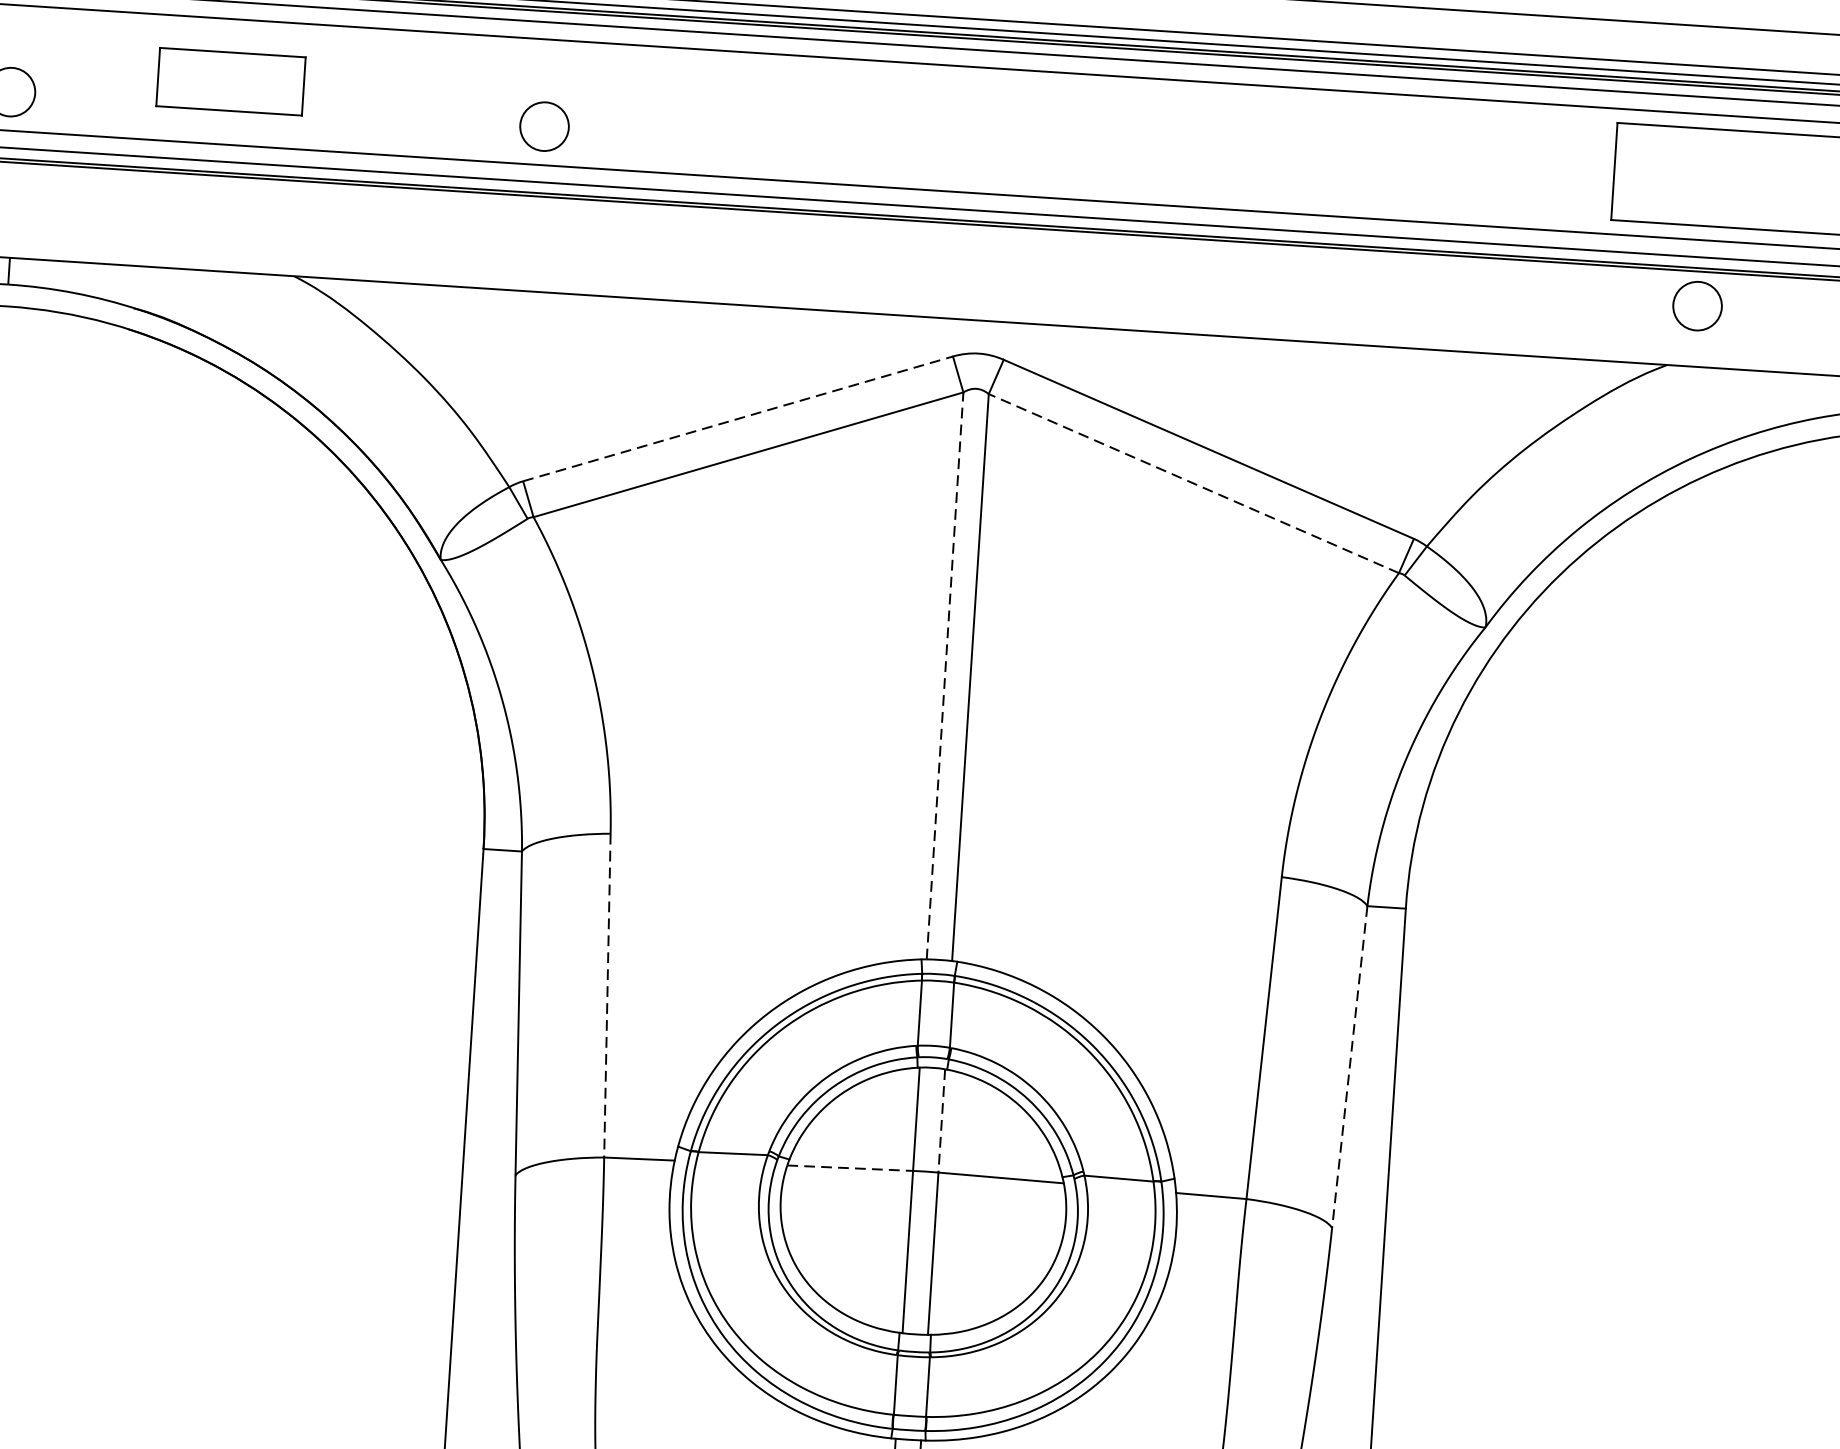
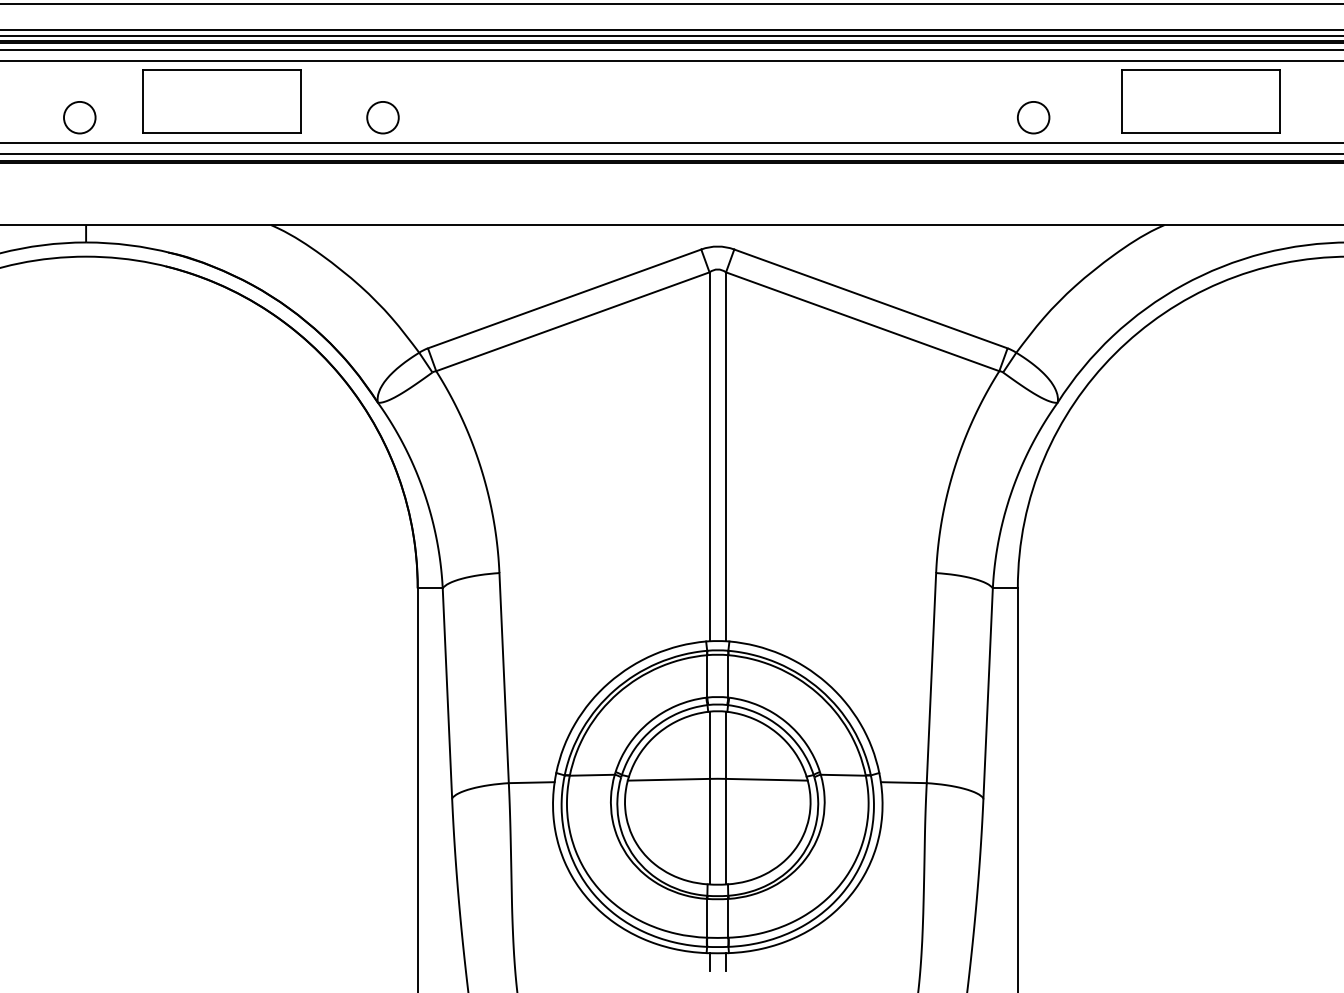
part: (230, 81) -> (221, 101), size x1.67
circle: (543, 126) -> (382, 117), moved
circle: (1697, 305) -> (1033, 117), moved
line: (739, 418) -> (565, 298), dashed -> solid
line: (1193, 483) -> (862, 321), dashed -> solid
line: (945, 675) -> (709, 456), dashed -> solid
line: (607, 996) -> (504, 678), dashed -> solid
line: (1350, 1067) -> (988, 693), dashed -> solid
line: (942, 1121) -> (726, 745), dashed -> solid
line: (849, 1167) -> (668, 779), dashed -> solid

